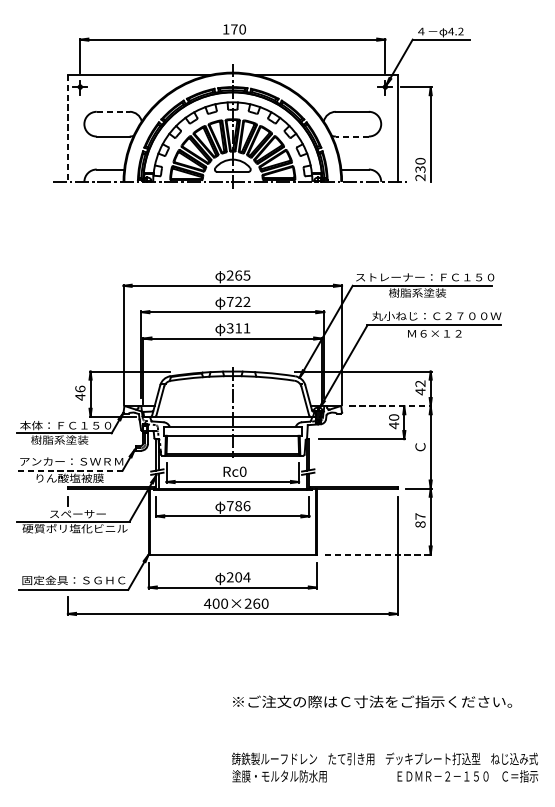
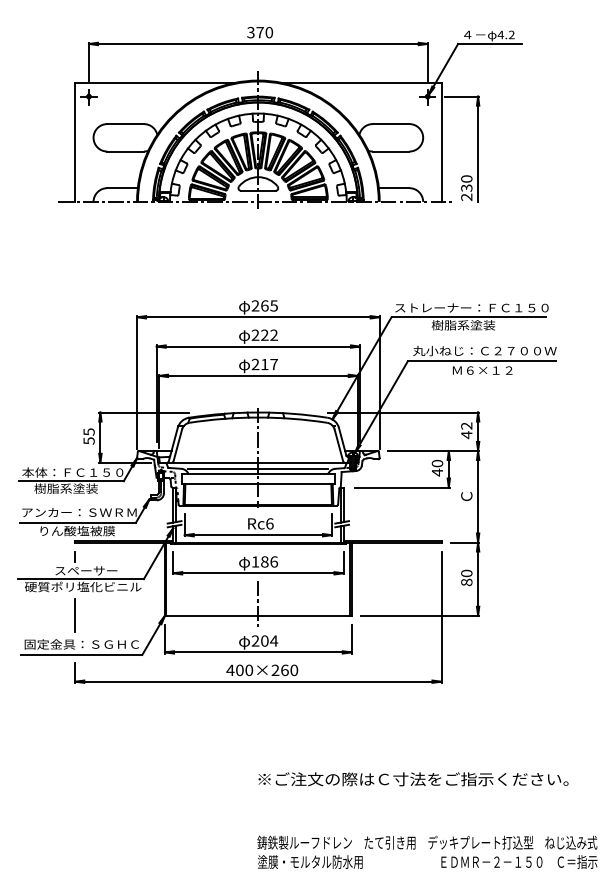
text: (225, 29) -> (250, 32), 170 -> 370
line: (114, 112) -> (126, 124), dashed -> solid
line: (68, 128) -> (75, 142), dashed -> solid
line: (351, 136) -> (390, 151), dashed -> solid
text: (230, 301) -> (255, 334), 722 -> 222
text: (238, 328) -> (264, 364), 311 -> 217
text: (79, 393) -> (88, 436), 46 -> 55
line: (390, 405) -> (433, 450), dashed -> solid
line: (232, 421) -> (258, 468), added
line: (70, 470) -> (78, 522), dashed -> solid
text: (242, 471) -> (269, 523), Rc0 -> Rc6
text: (230, 505) -> (255, 561), 786 -> 186
text: (420, 516) -> (466, 573), 87 -> 80
line: (232, 544) -> (258, 604), added
line: (68, 554) -> (75, 615), added
line: (378, 554) -> (420, 615), dashed -> solid

